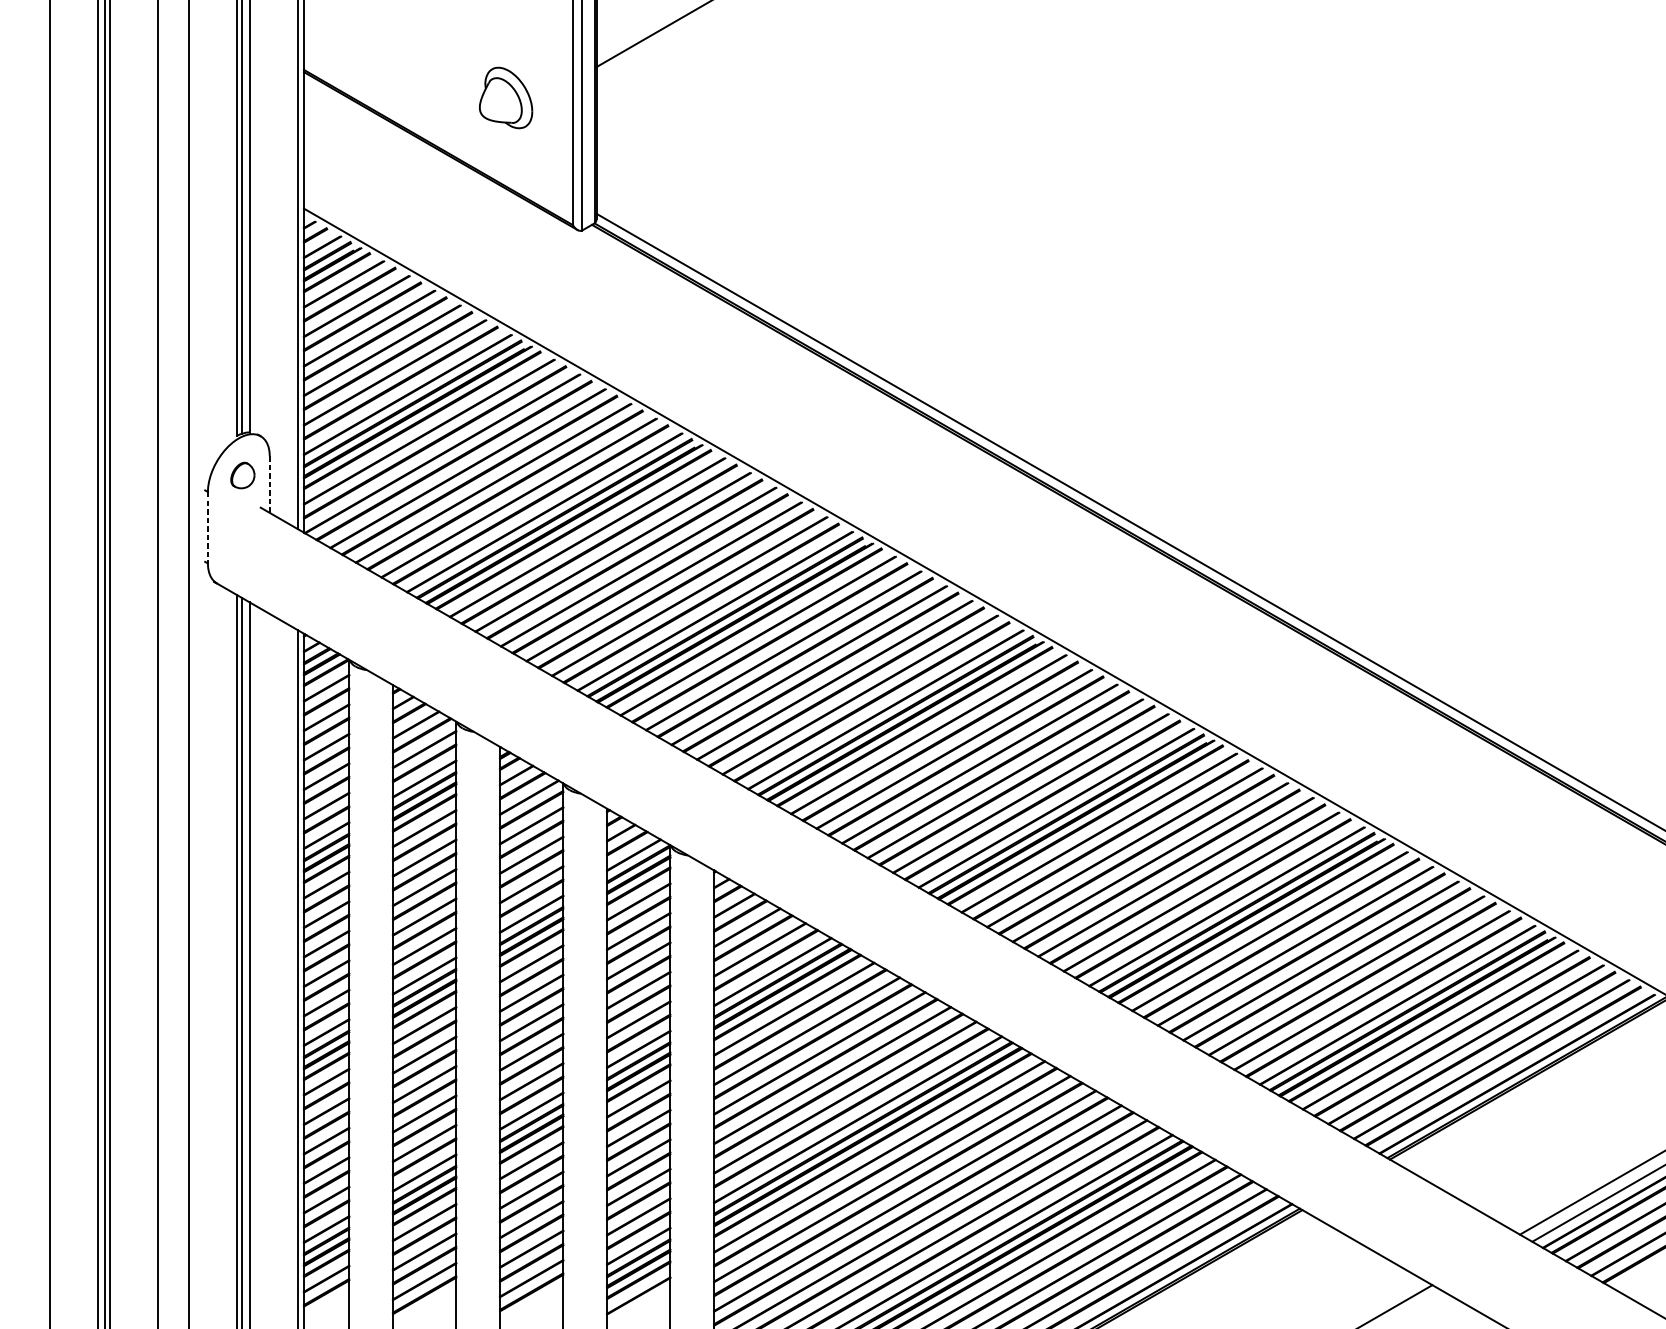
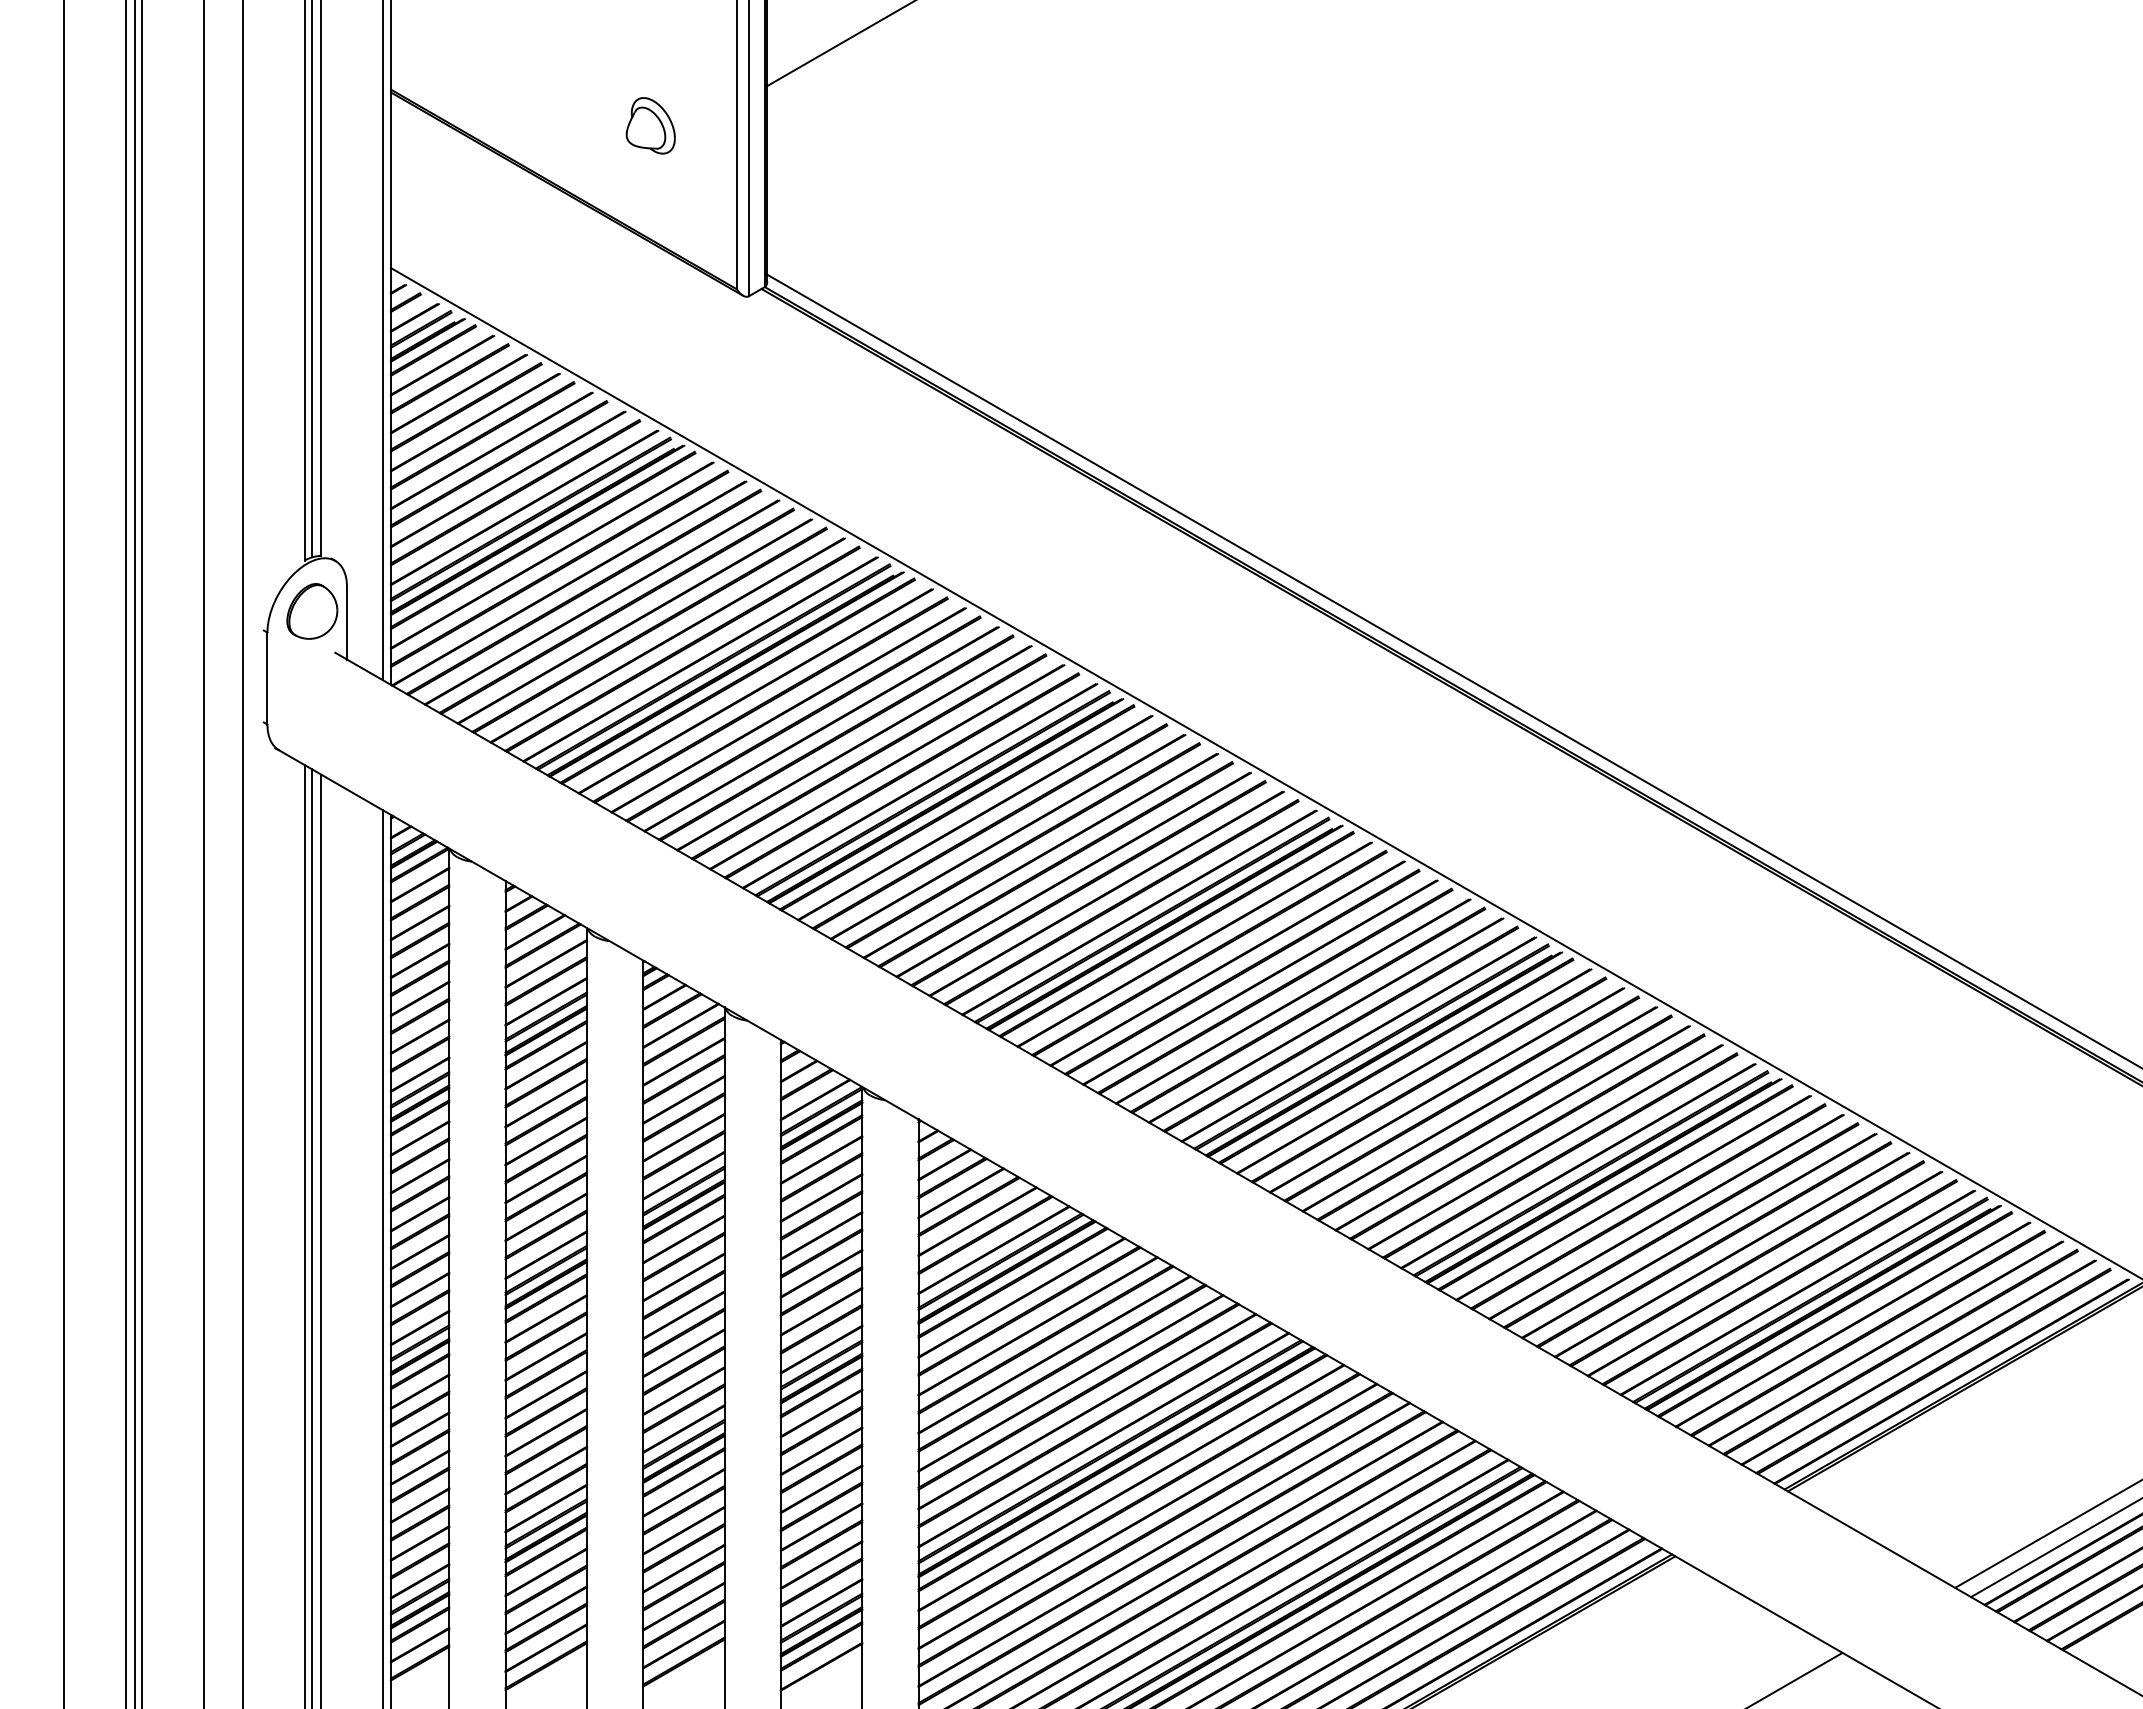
part: (505, 97) -> (650, 125), size x0.71
part: (242, 475) -> (312, 611), size x1.67
line: (270, 484) -> (347, 622), dashed -> solid
line: (207, 527) -> (267, 678), dashed -> solid

